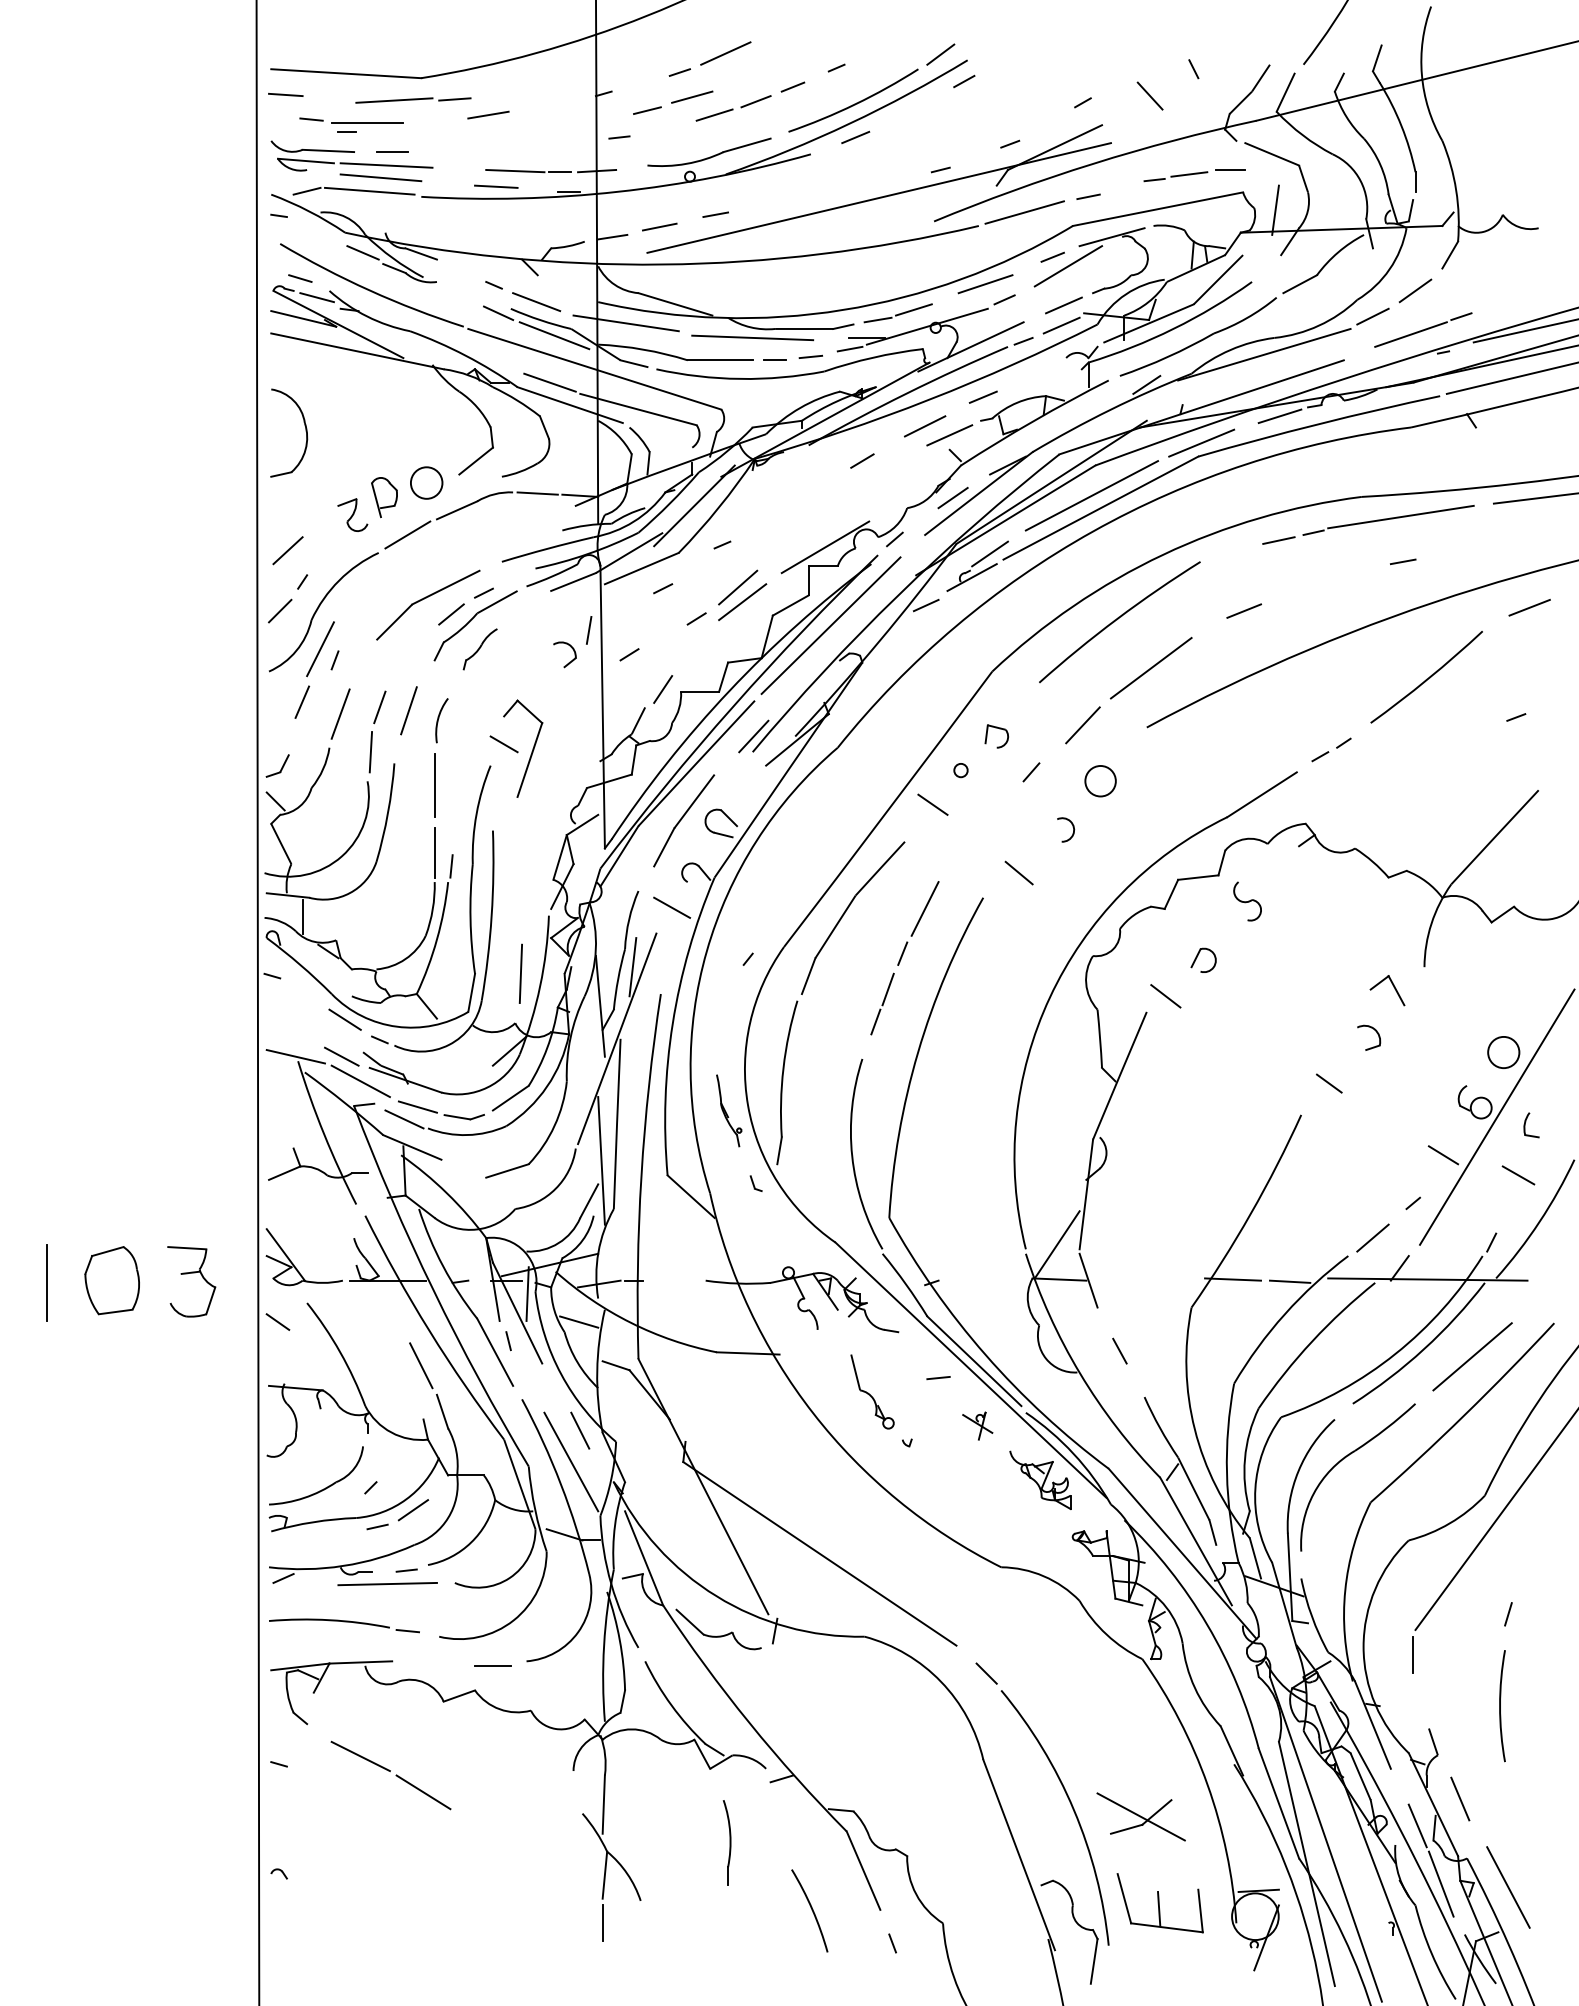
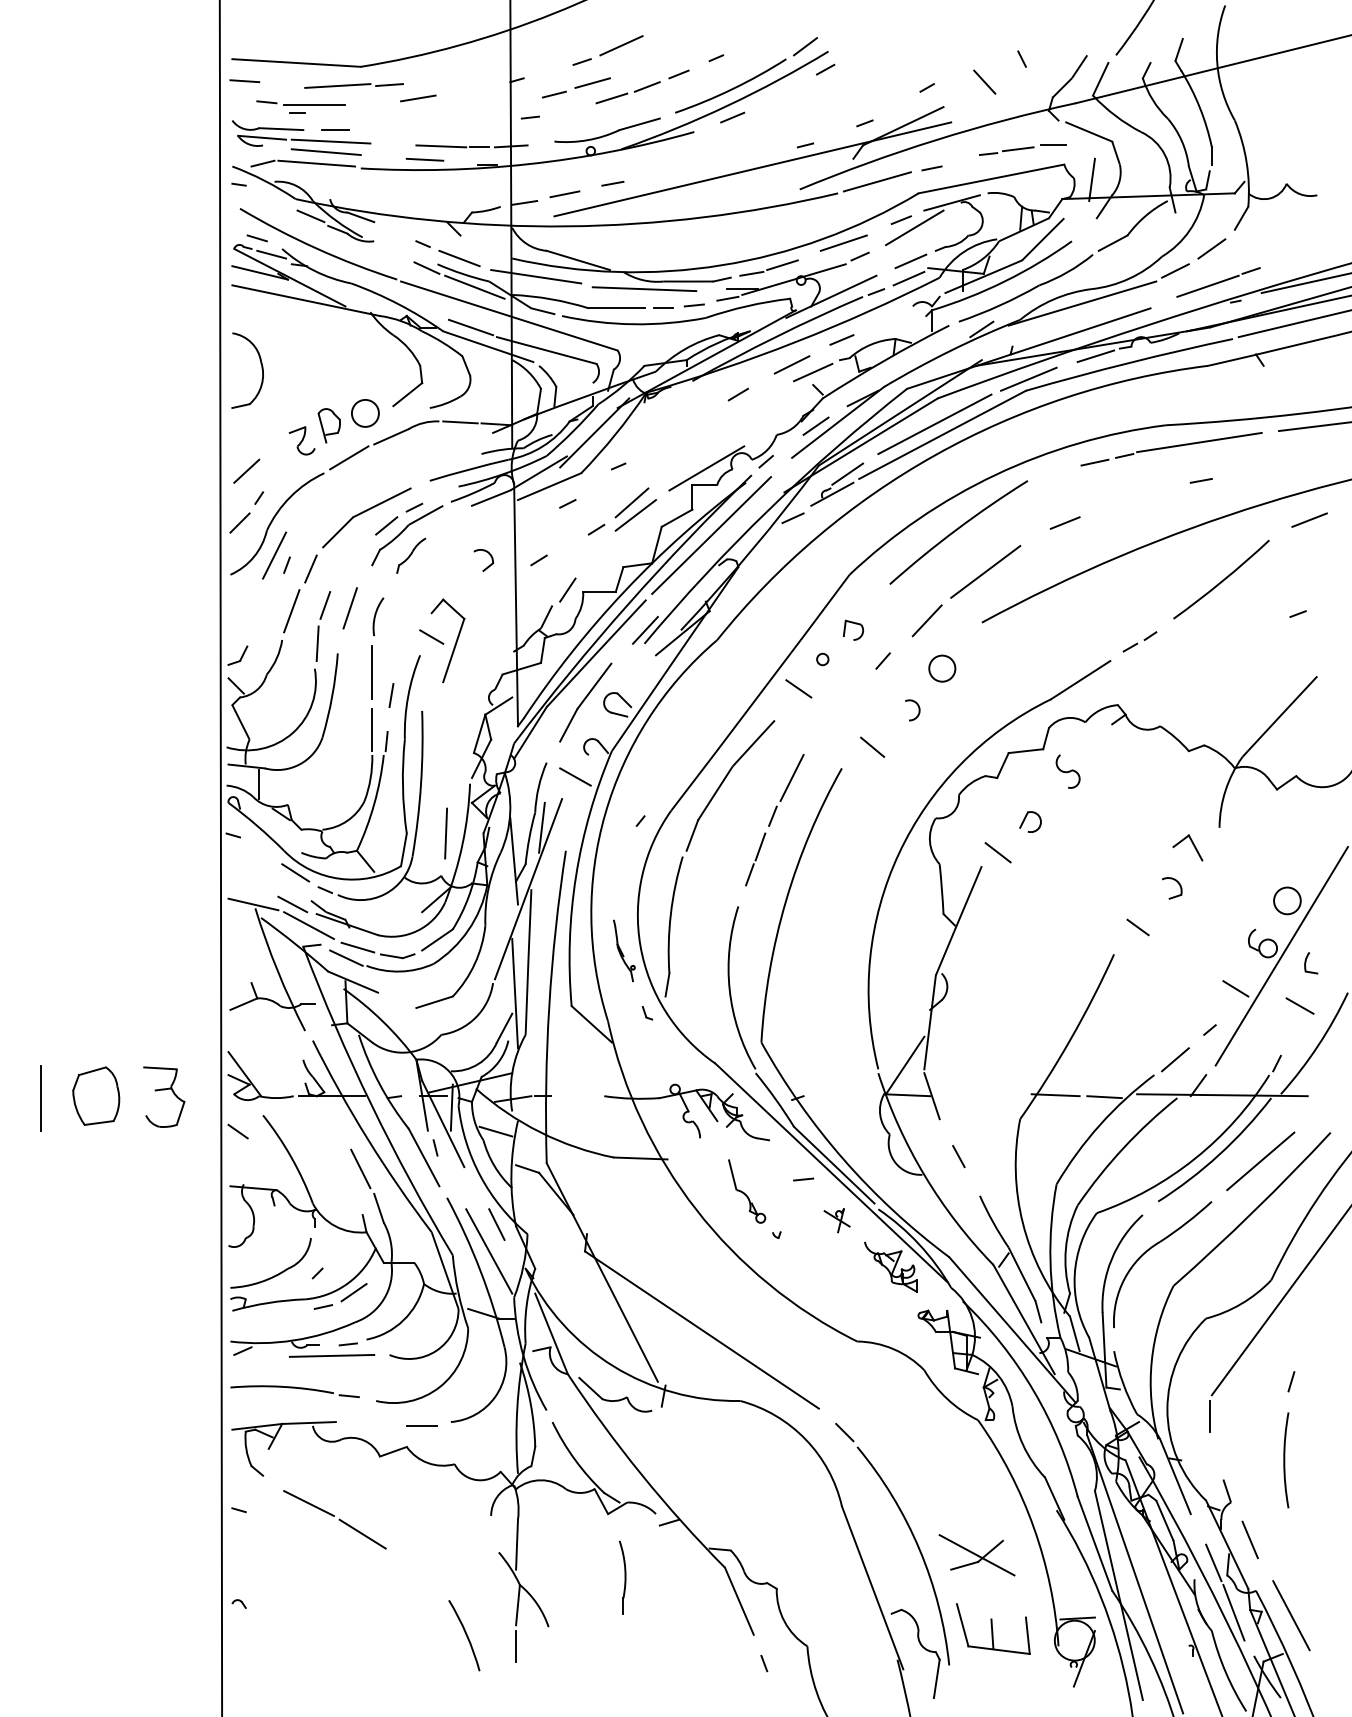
line: (589, 630) -> (391, 695), moved
line: (301, 701) -> (310, 568), moved
arc: (811, 1910) -> (465, 1635), moved

